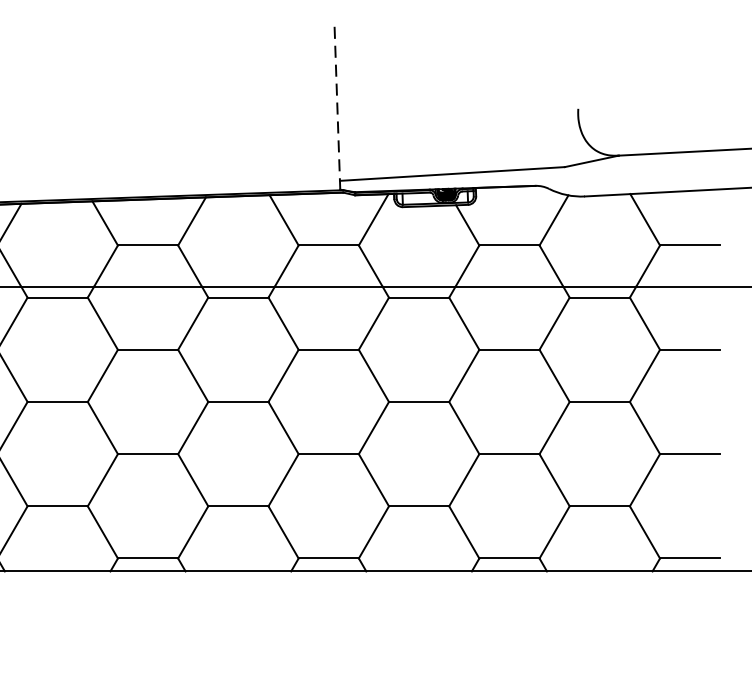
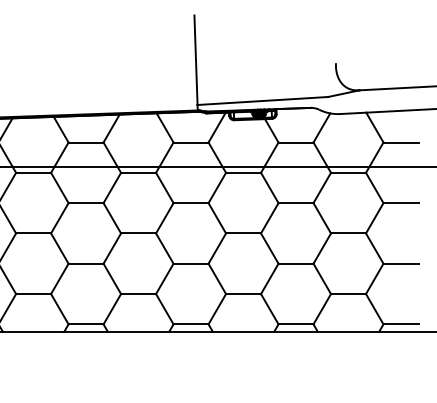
line: (338, 104) -> (196, 60), dashed -> solid

